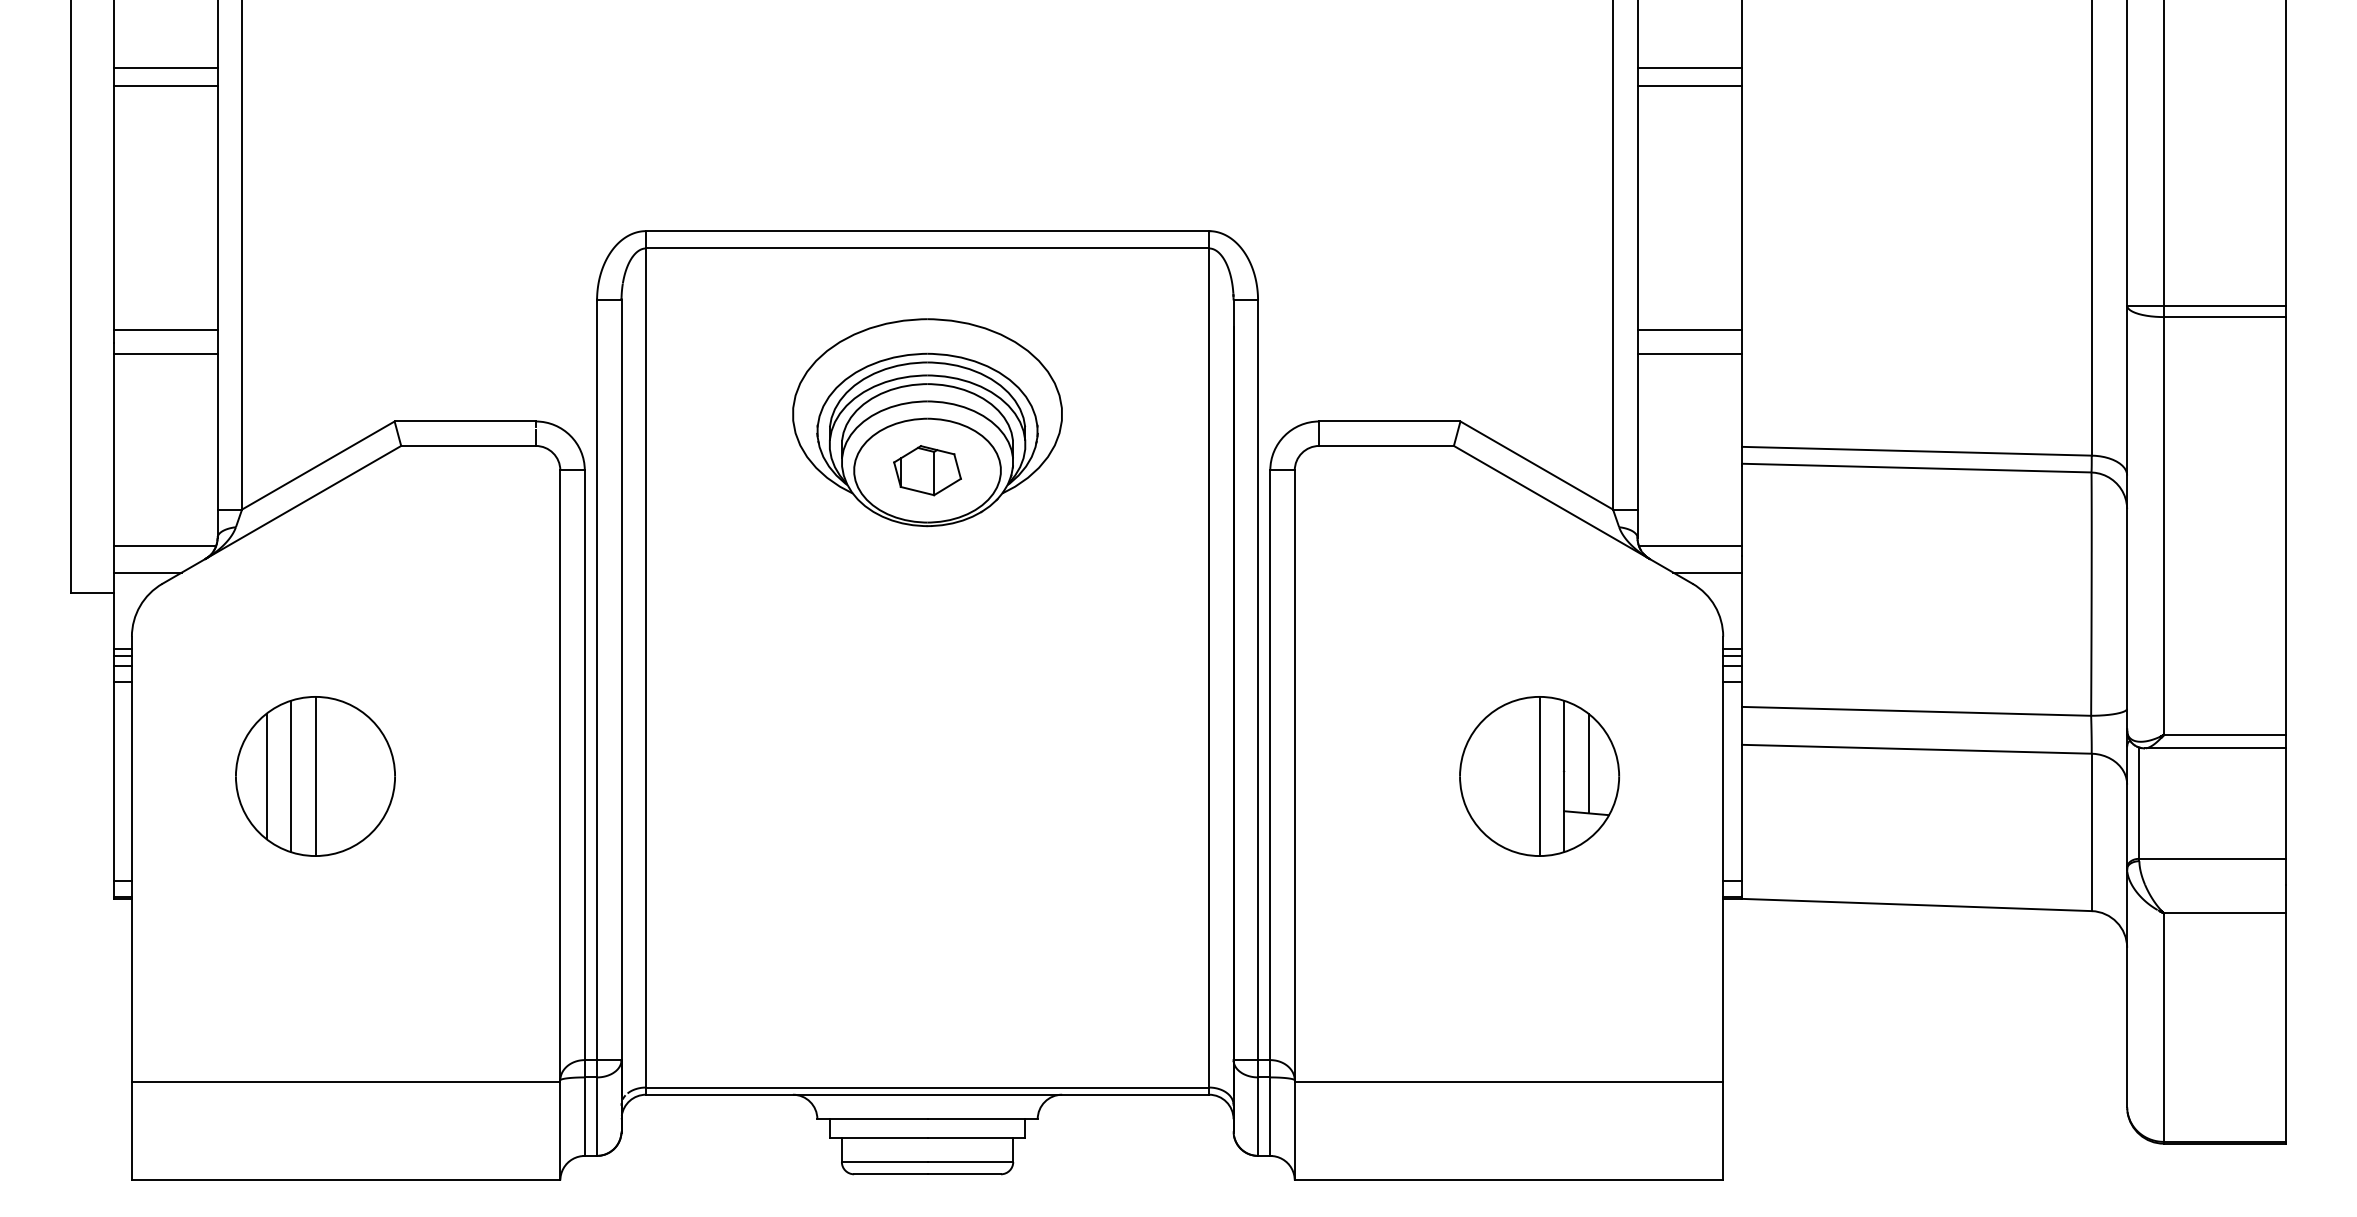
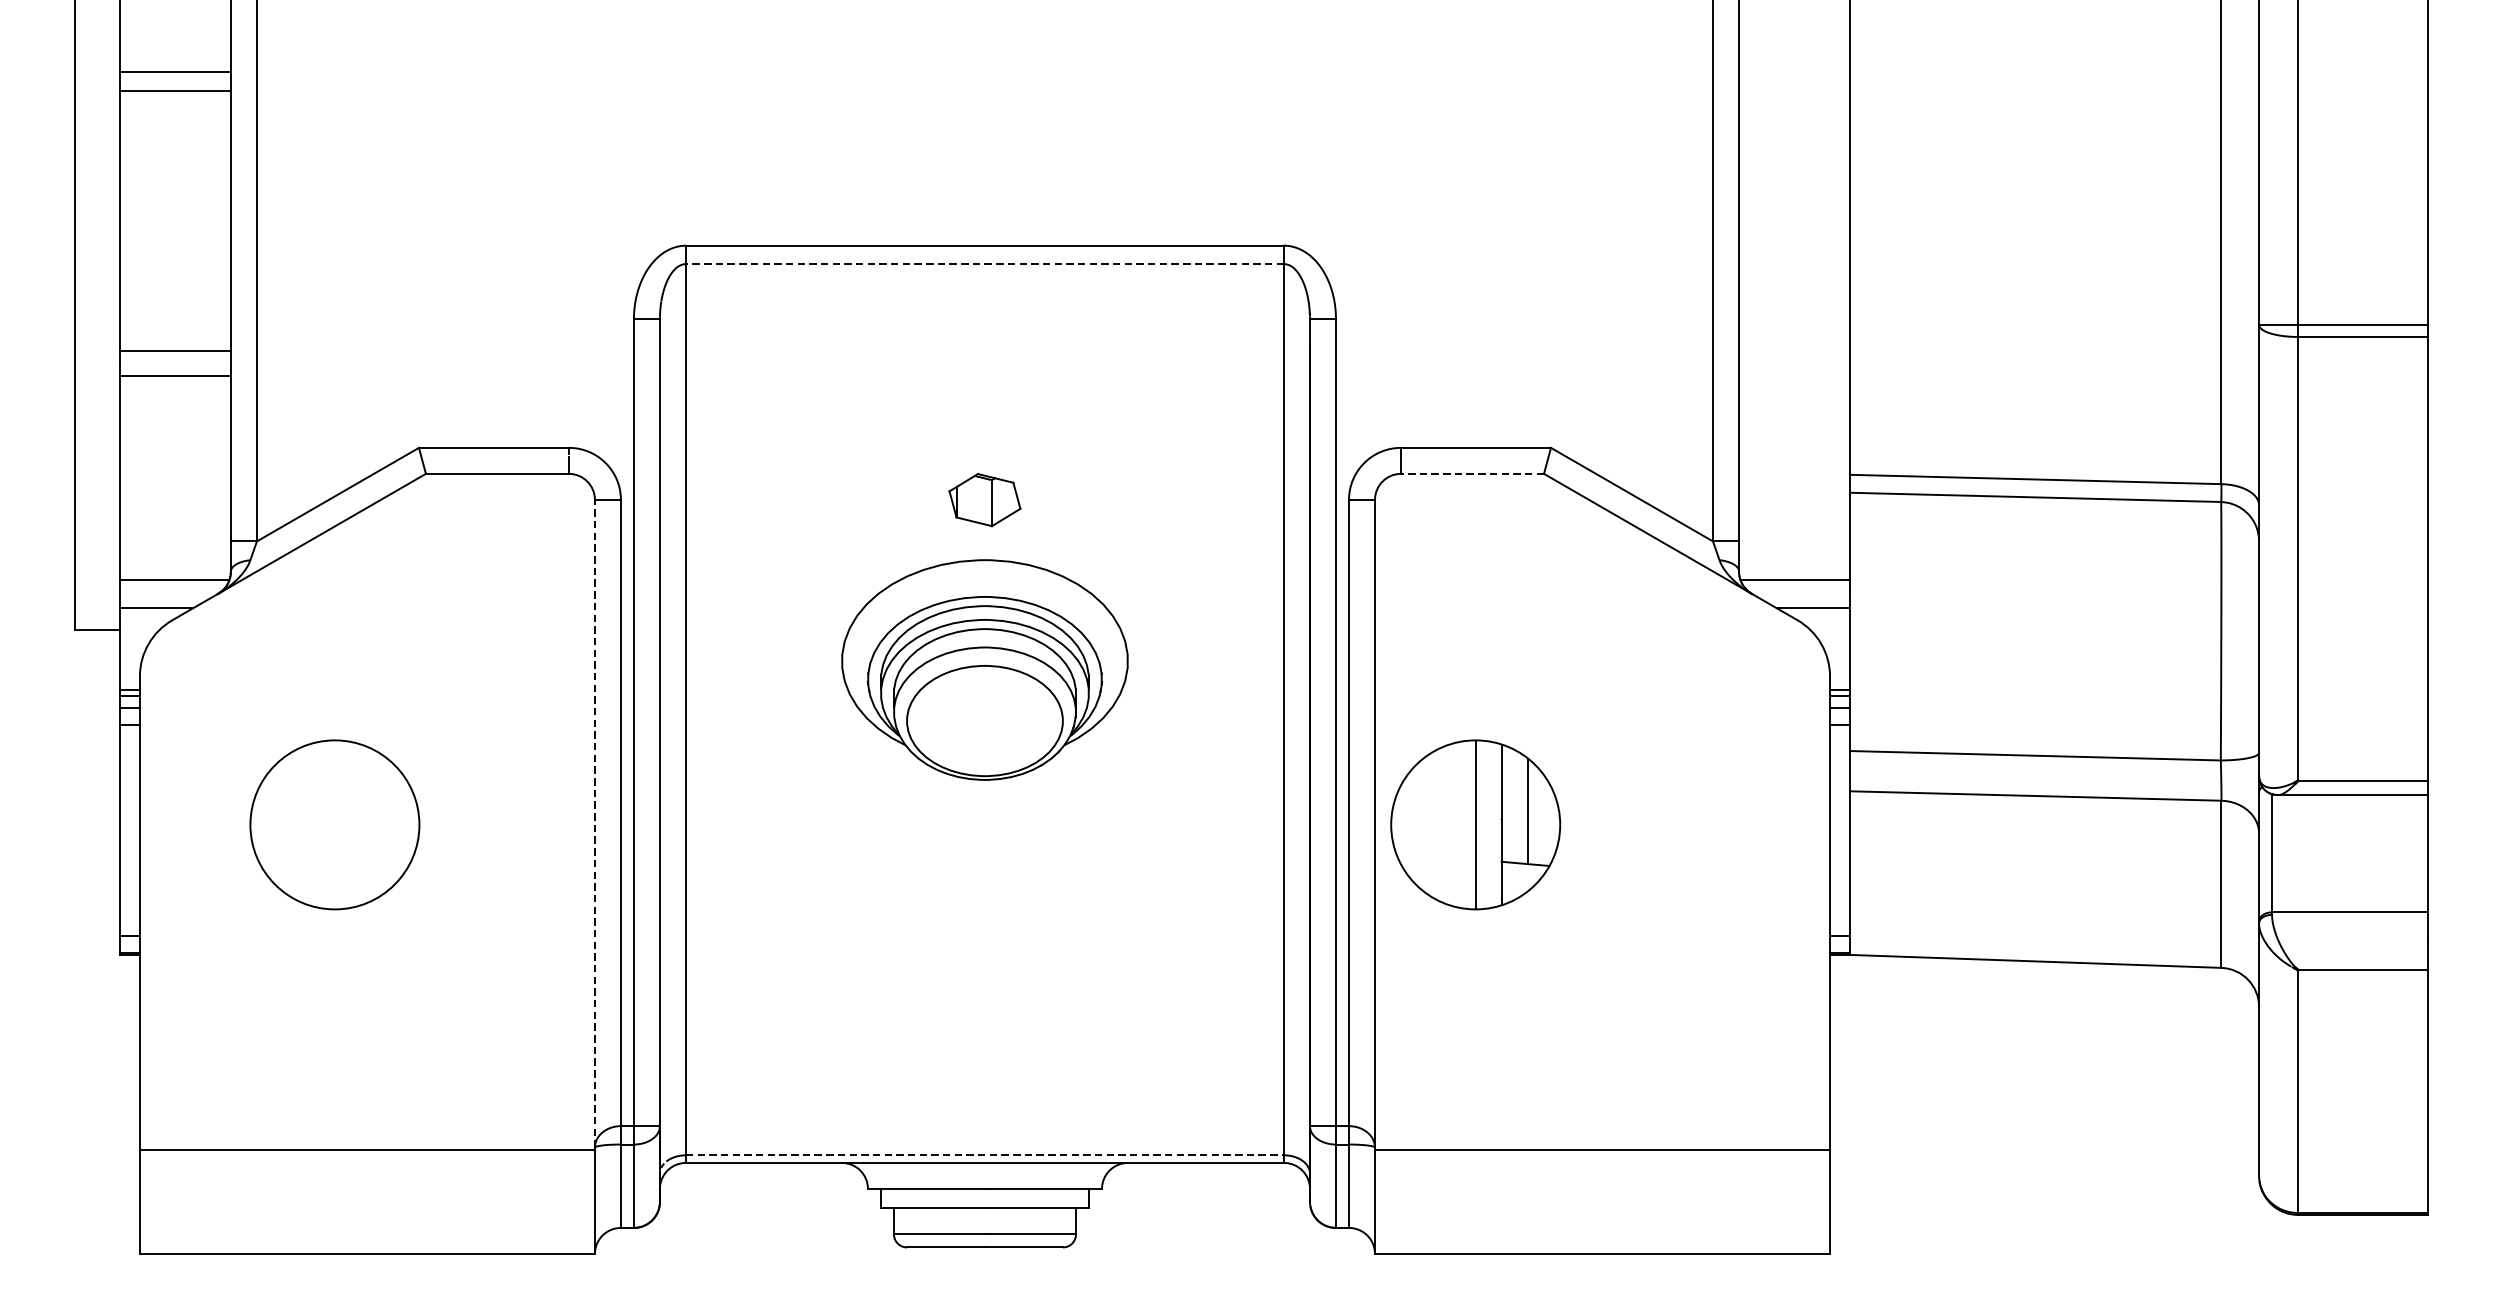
line: (1689, 67) -> (1794, 71), removed
line: (1689, 85) -> (1794, 91), removed
line: (927, 248) -> (984, 264), solid -> dashed
line: (1689, 330) -> (1794, 351), removed
line: (1689, 353) -> (1794, 375), removed
part: (927, 422) -> (984, 669), moved
line: (1386, 445) -> (1472, 473), solid -> dashed
line: (266, 775) -> (282, 823), removed
line: (560, 775) -> (595, 823), solid -> dashed
line: (291, 776) -> (309, 824), removed
line: (315, 776) -> (334, 824), removed
part: (1539, 776) -> (1475, 824), moved
line: (927, 1087) -> (984, 1155), solid -> dashed

